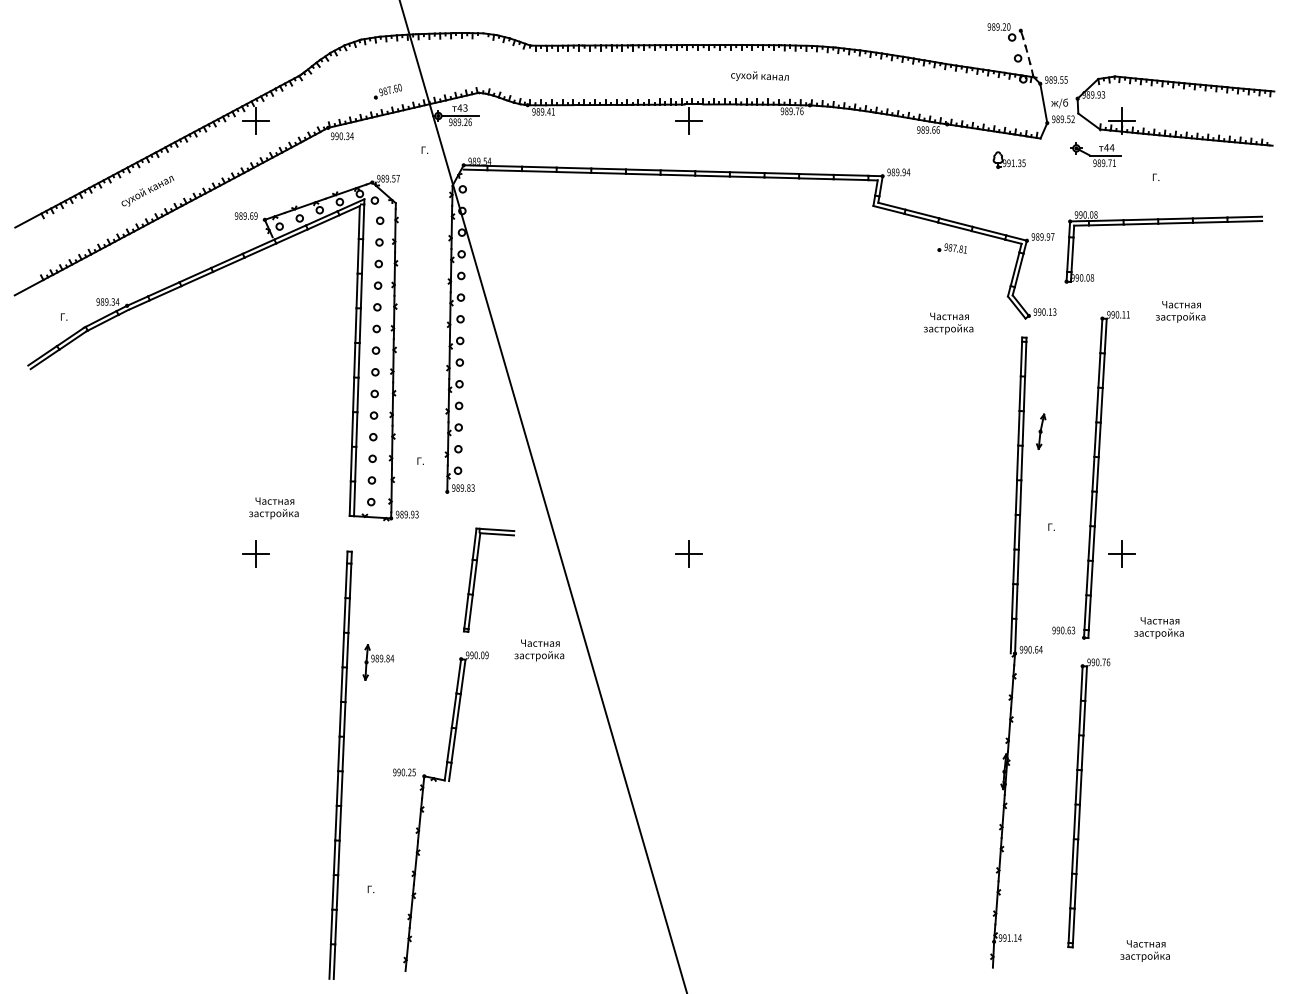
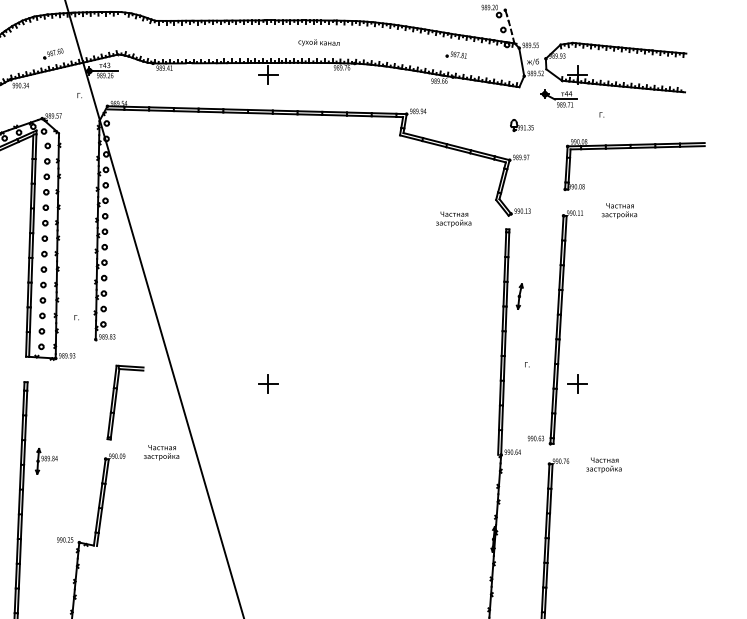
part: (1008, 159) -> (521, 125), moved
part: (1163, 224) -> (634, 148), moved
part: (951, 248) -> (455, 55), moved
text: (1158, 627) -> (603, 464), moved

